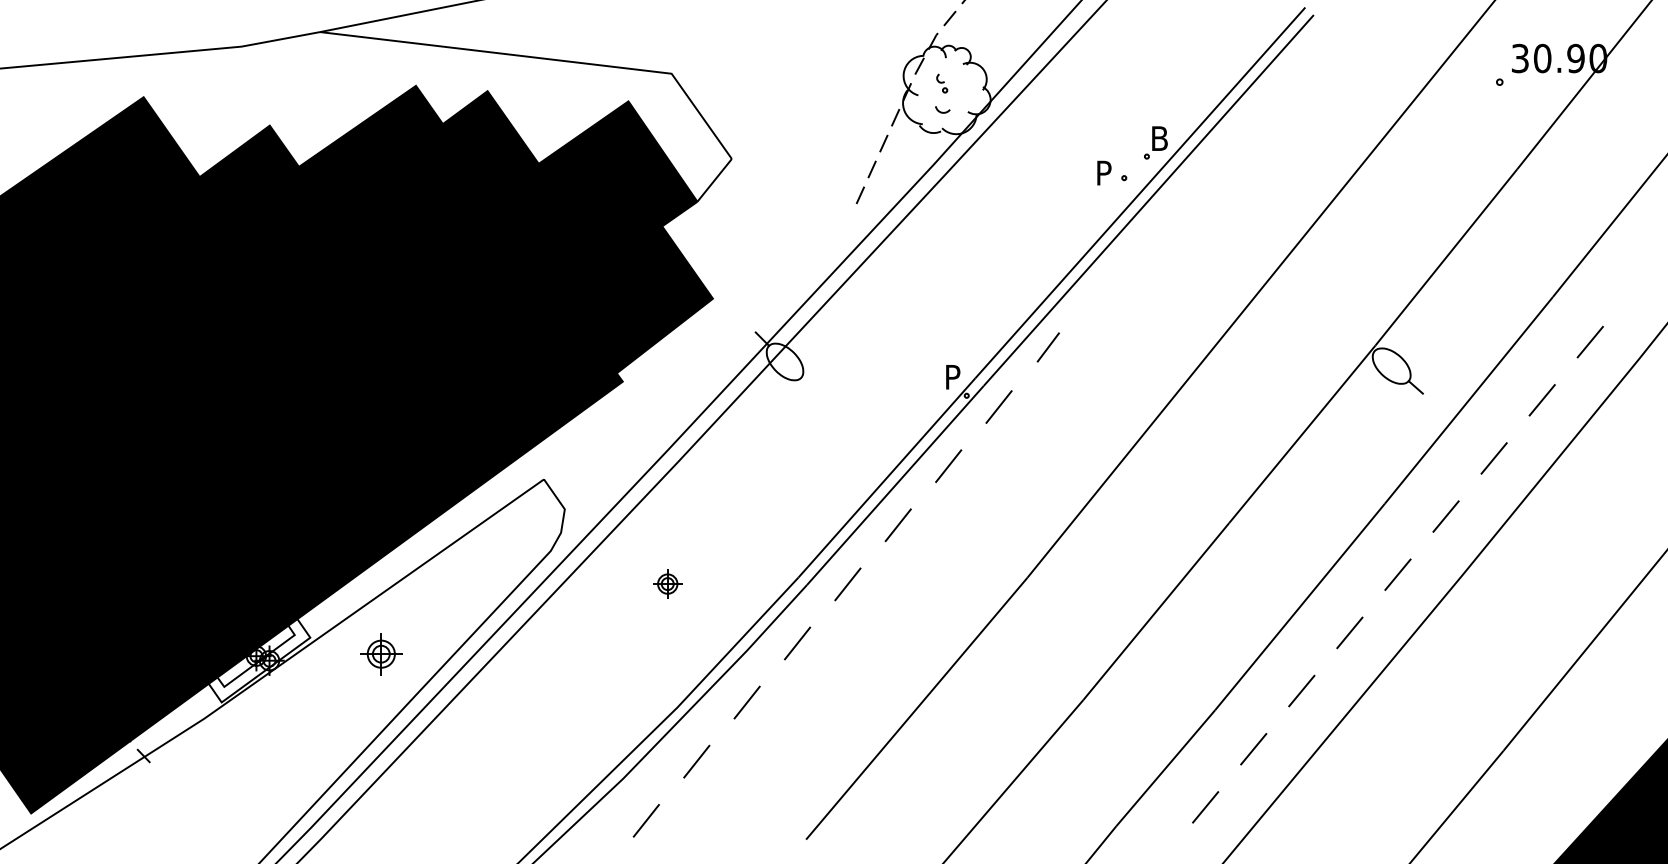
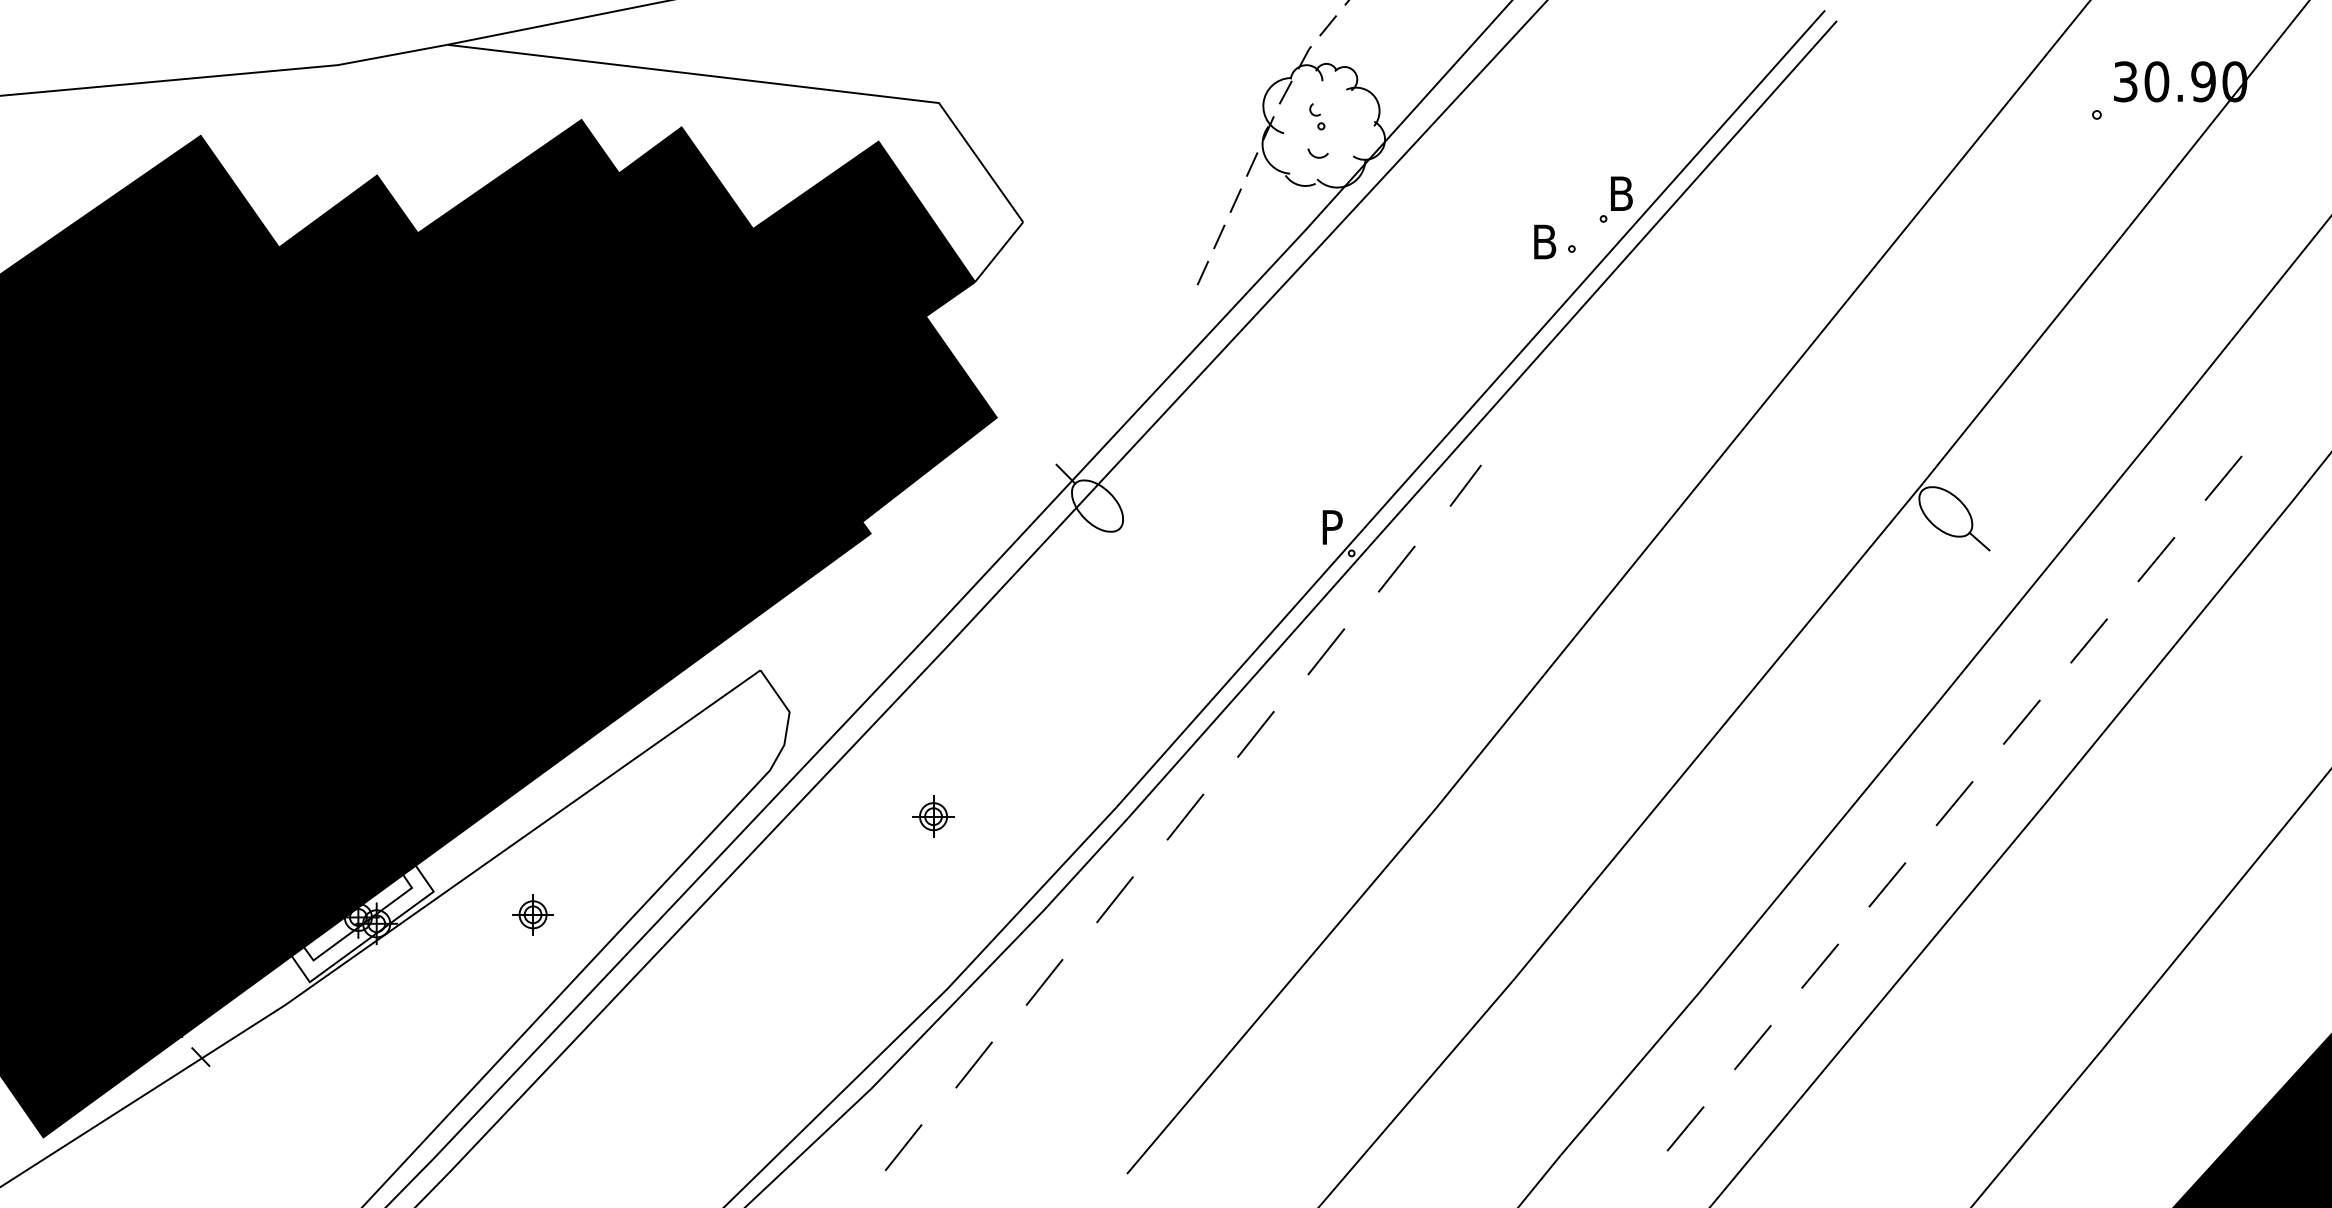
text: (1106, 173) -> (1547, 242), P -> B
part: (381, 654) -> (533, 915), size x0.71

